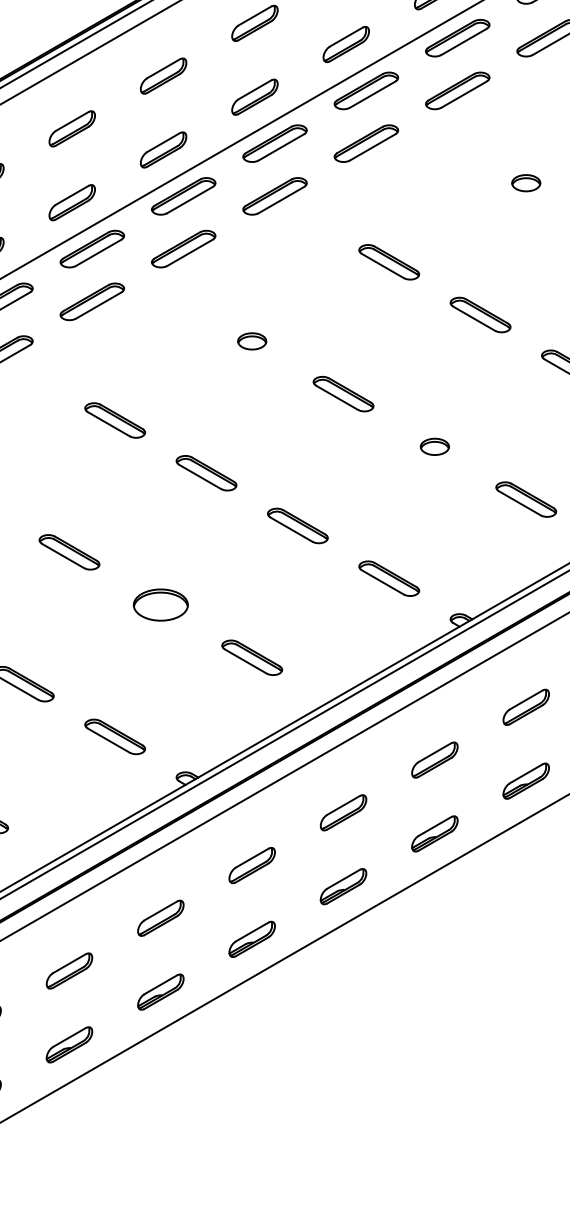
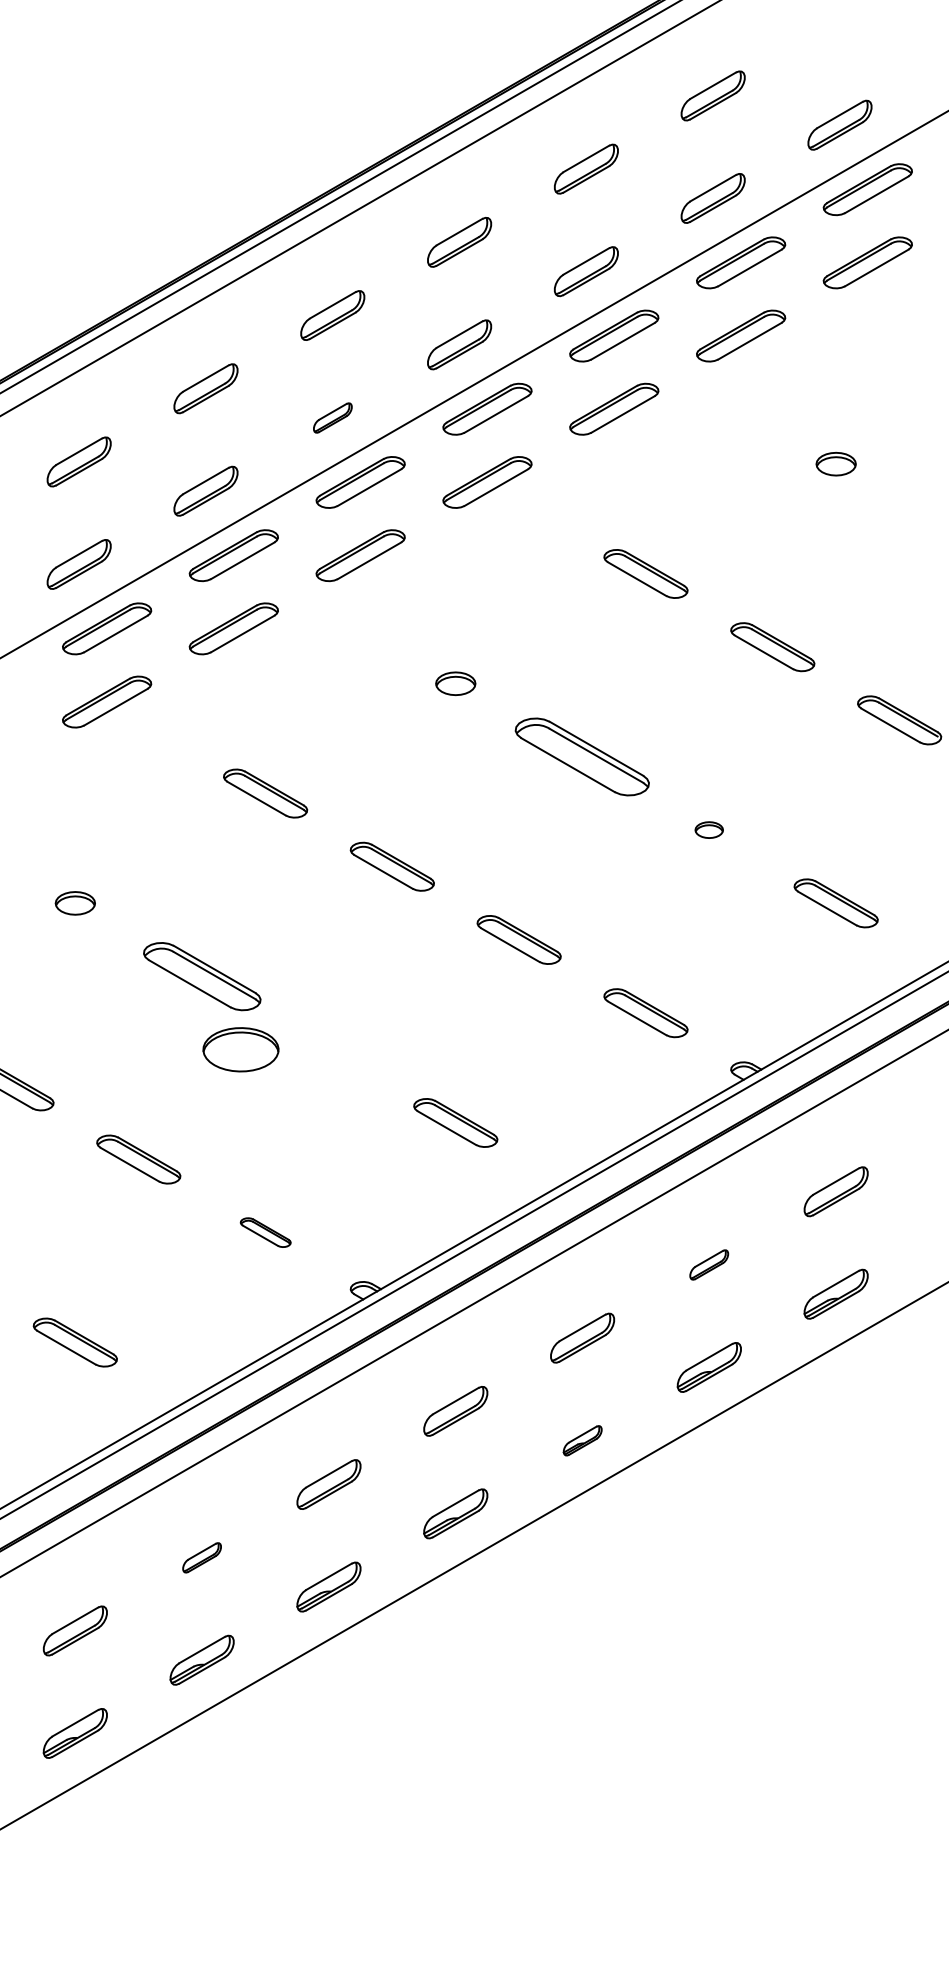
part: (163, 149) -> (332, 417), size x0.6
part: (343, 393) -> (582, 756), size x1.6
part: (434, 446) -> (708, 829), size x0.7
part: (69, 552) -> (201, 976), size x1.4
part: (160, 604) -> (240, 1049), moved
part: (115, 736) -> (265, 1232), size x0.6
part: (434, 759) -> (708, 1264), size x0.6
part: (343, 886) -> (582, 1440), size x0.6
part: (69, 970) -> (201, 1557), size x0.6

